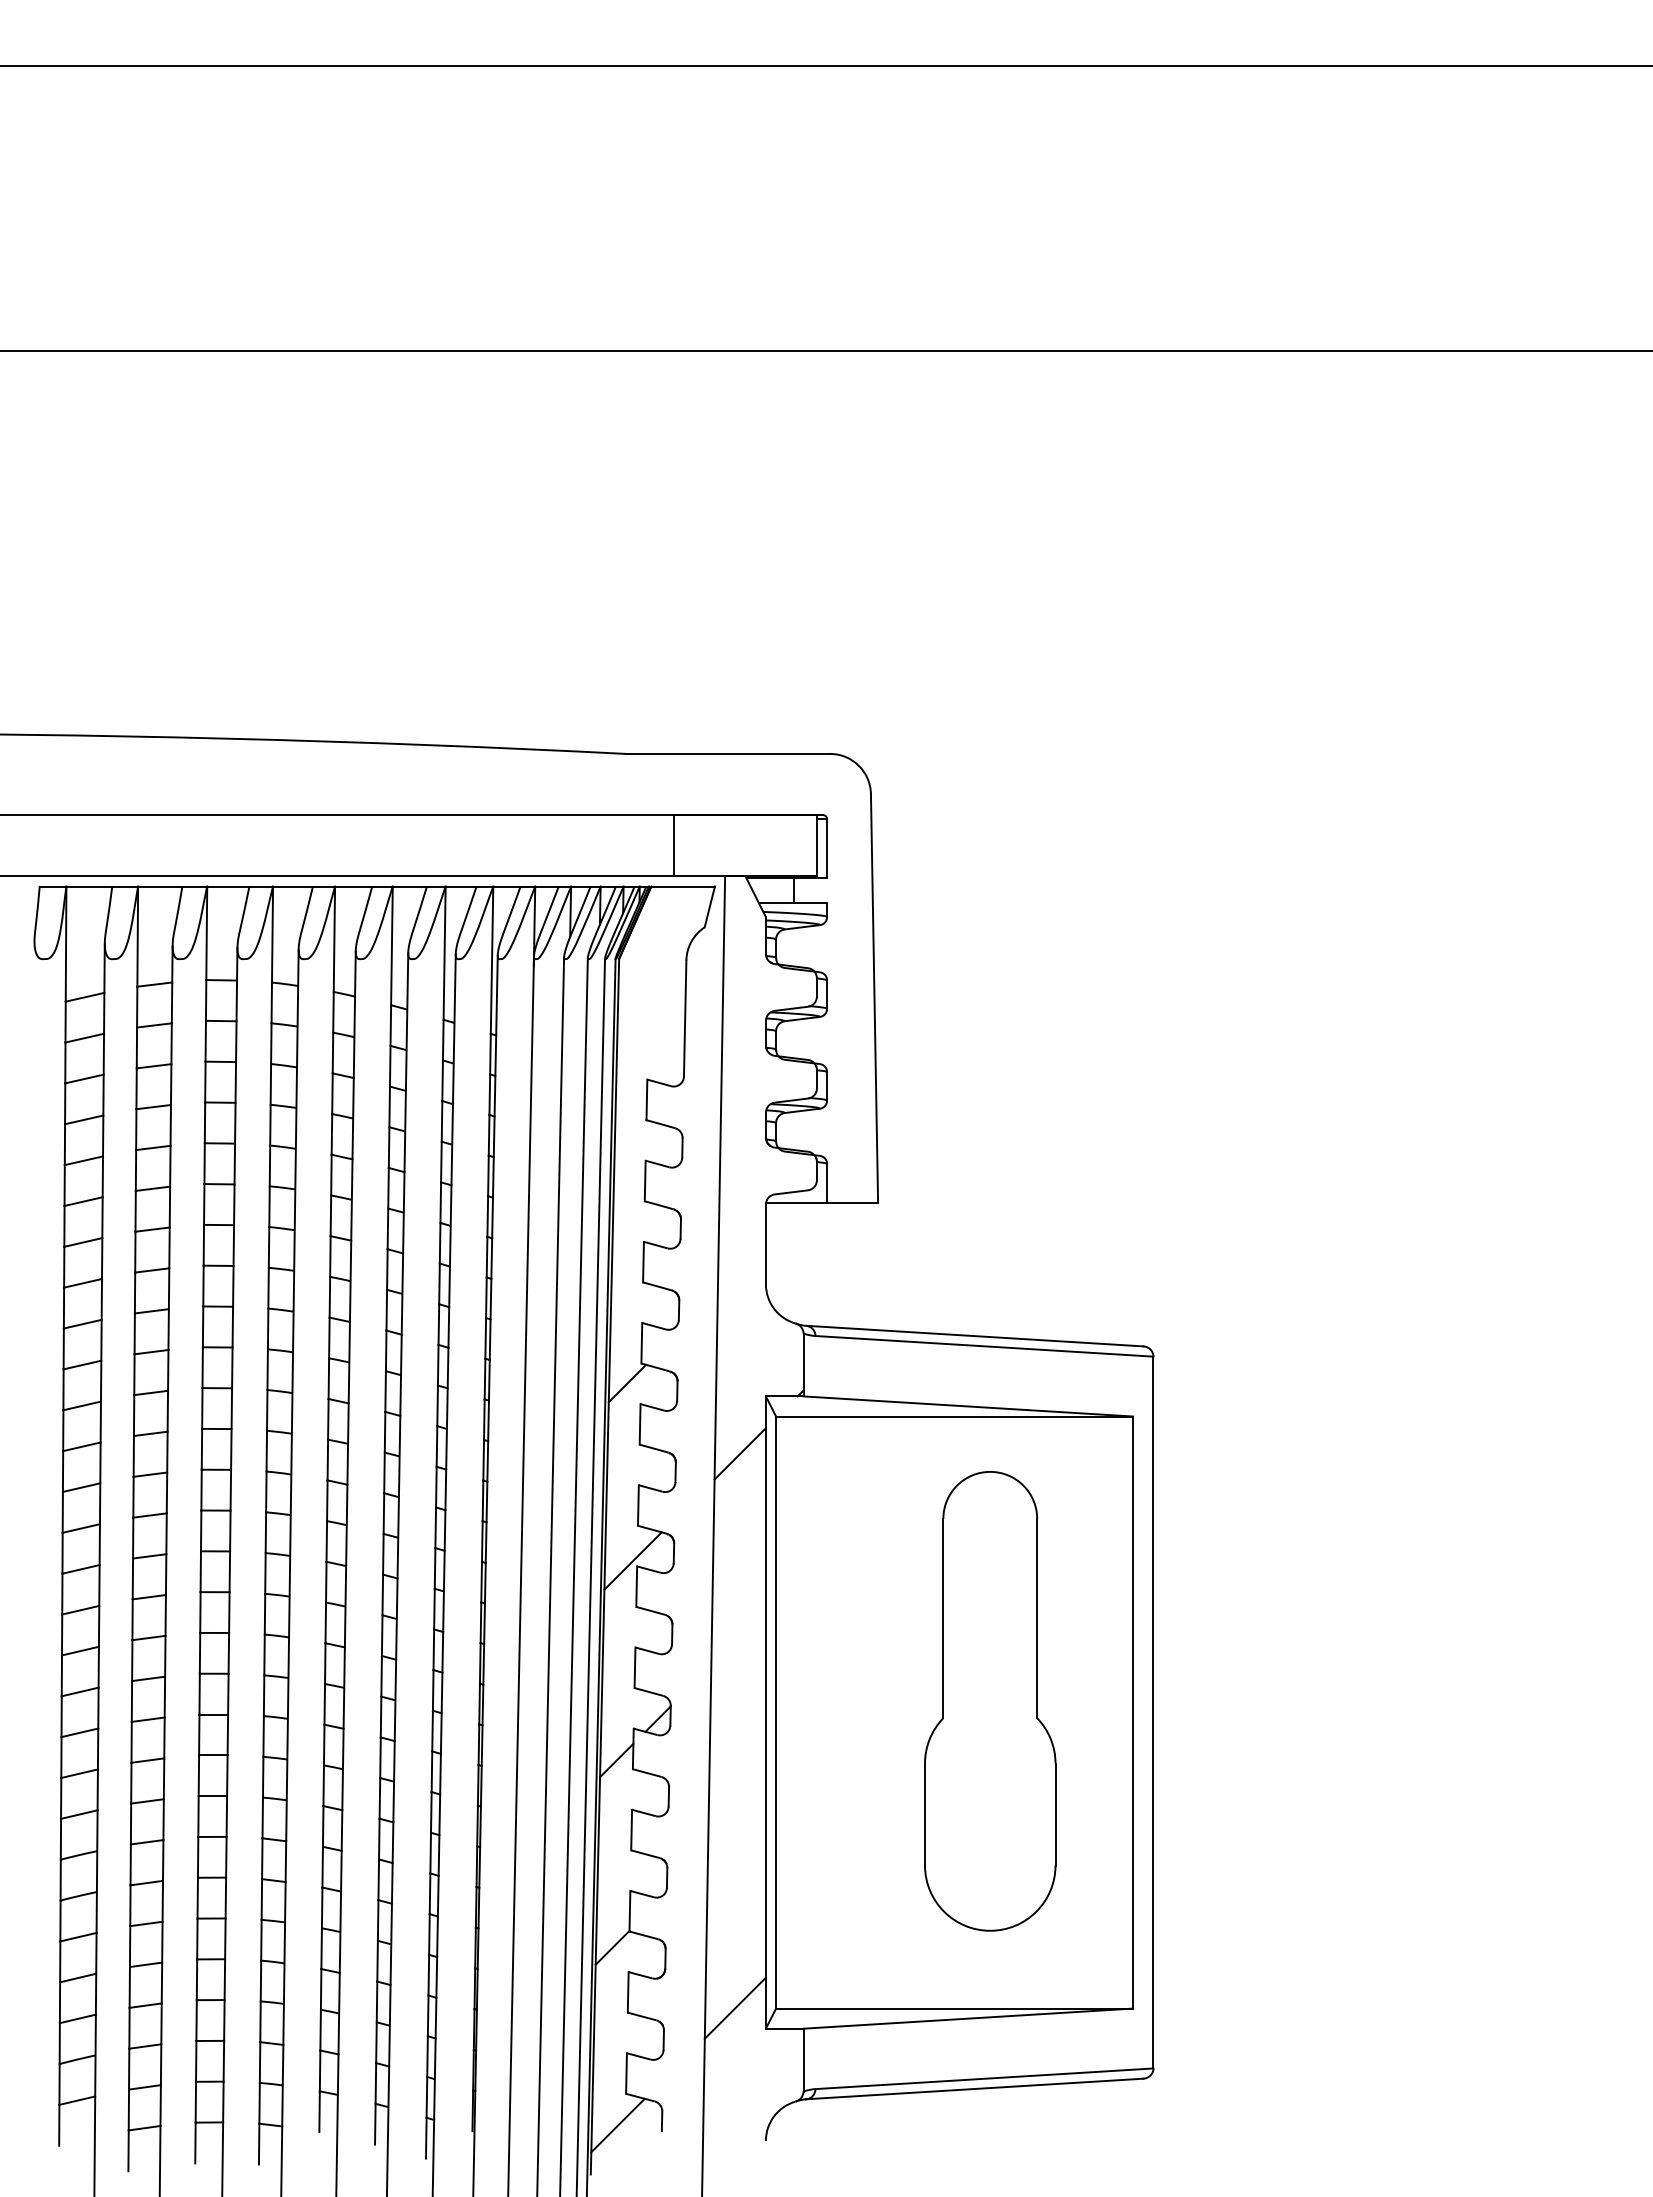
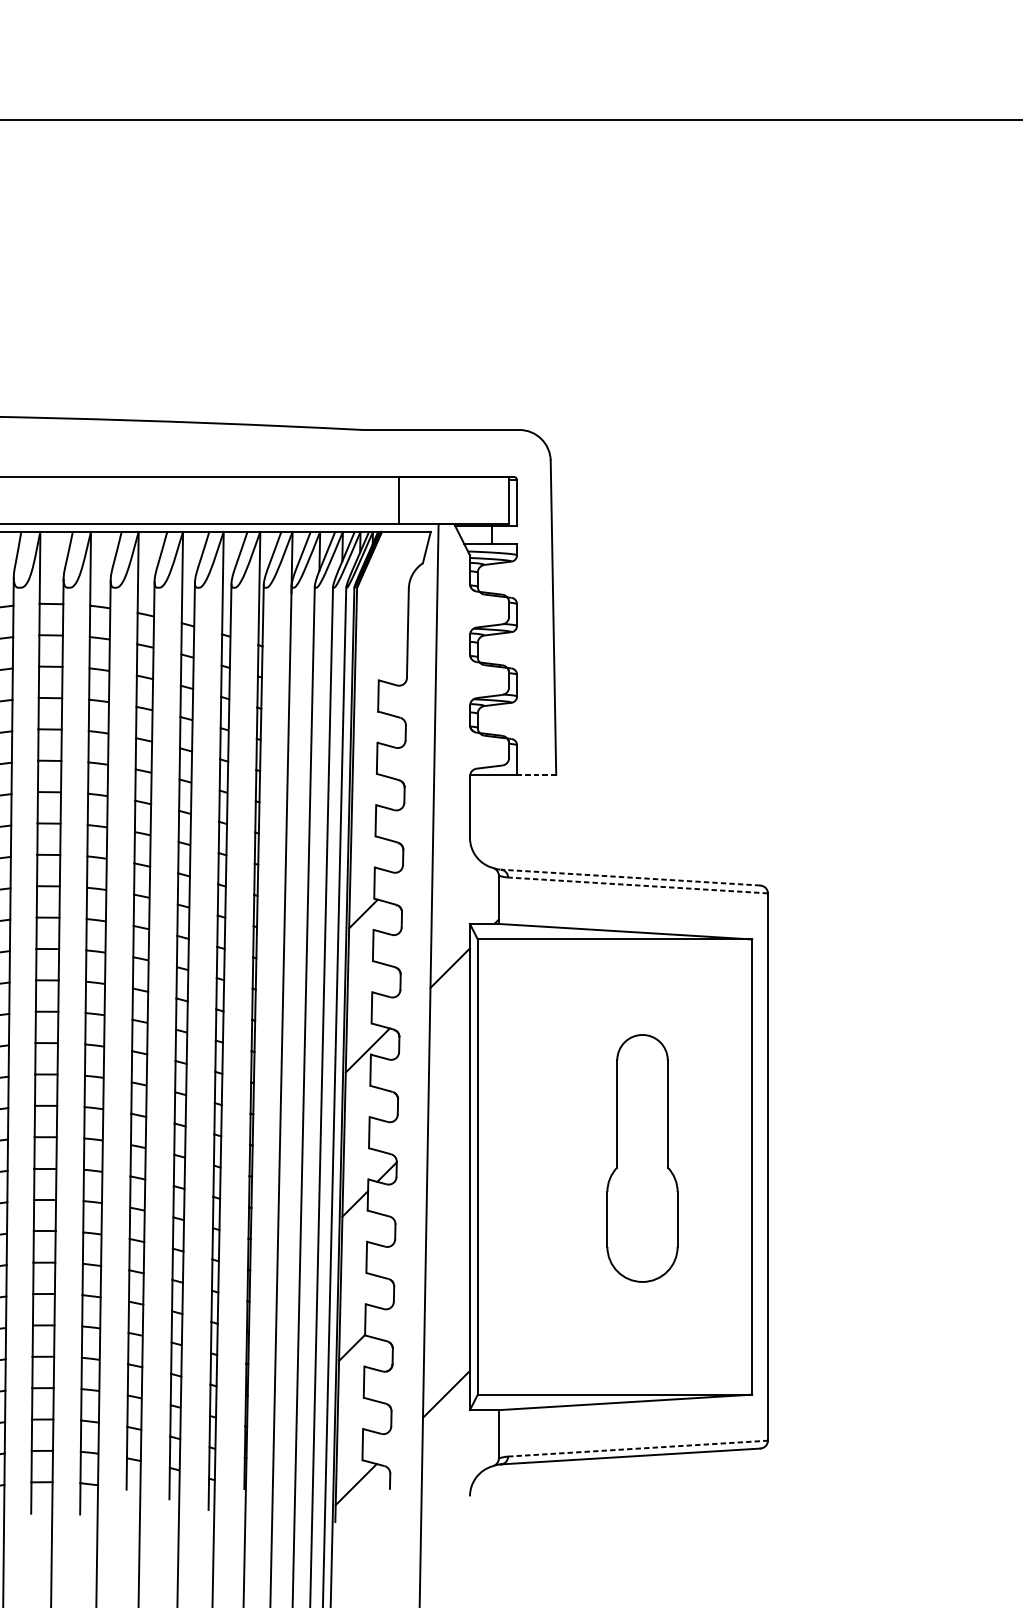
line: (852, 1202) -> (536, 774), solid -> dashed
line: (974, 1336) -> (630, 877), solid -> dashed
line: (983, 1346) -> (637, 885), solid -> dashed
part: (990, 1701) -> (642, 1158), size x0.7
line: (984, 2078) -> (638, 1448), solid -> dashed

